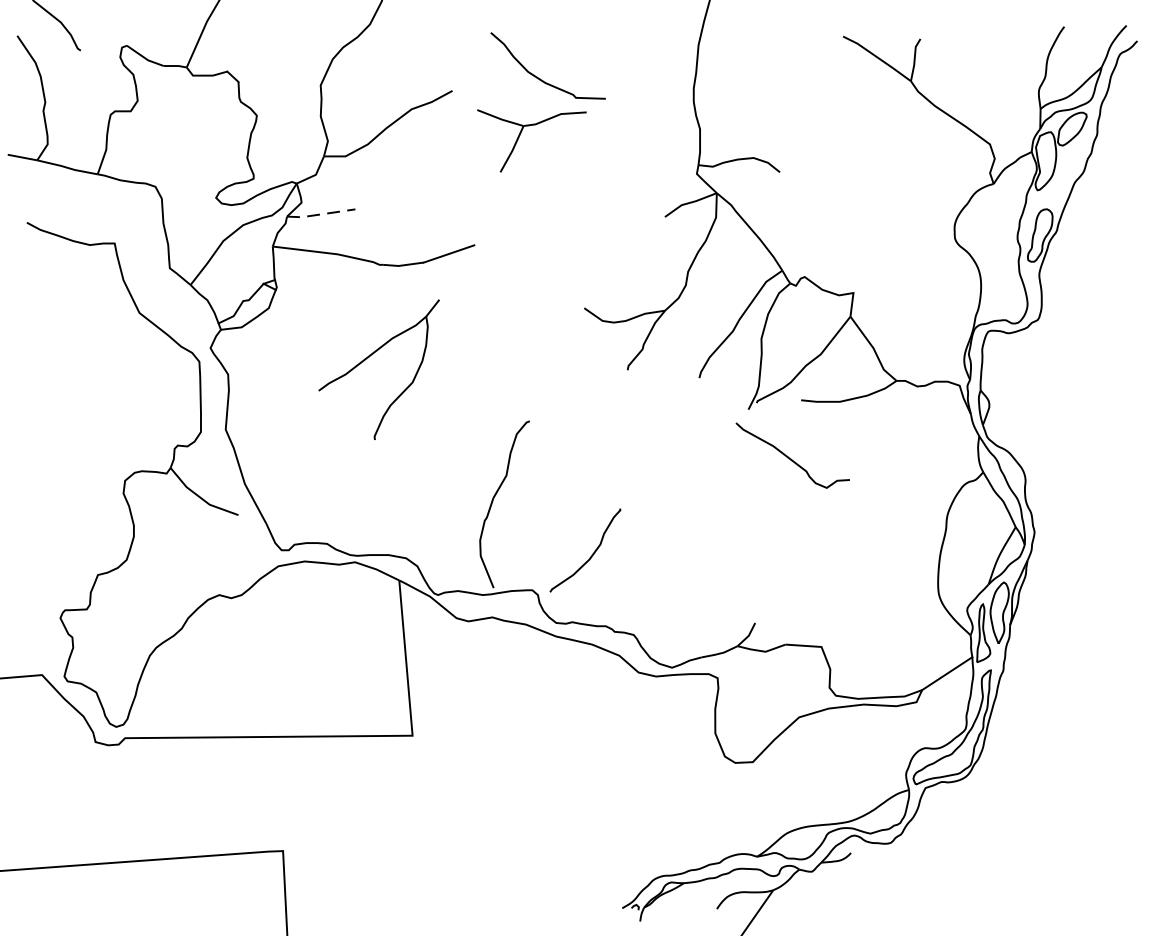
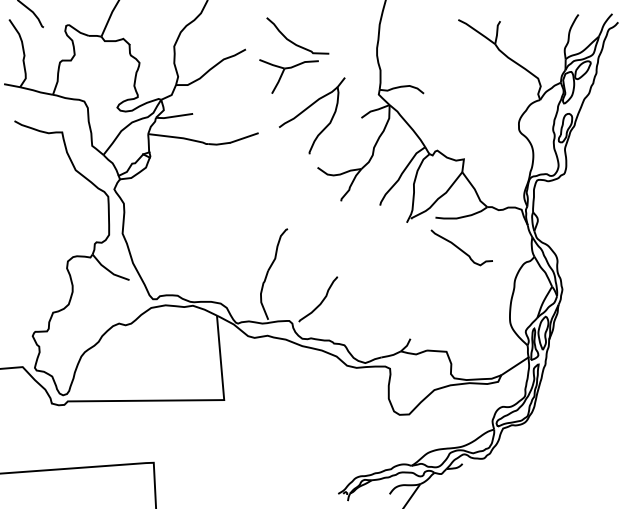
line: (319, 214) -> (173, 116), dashed -> solid
part: (370, 357) -> (307, 109), moved
curve: (790, 456) -> (460, 248), moved

